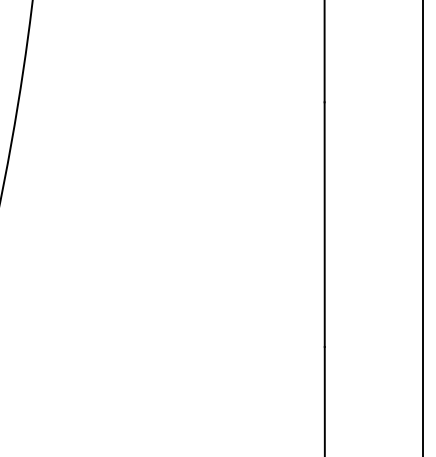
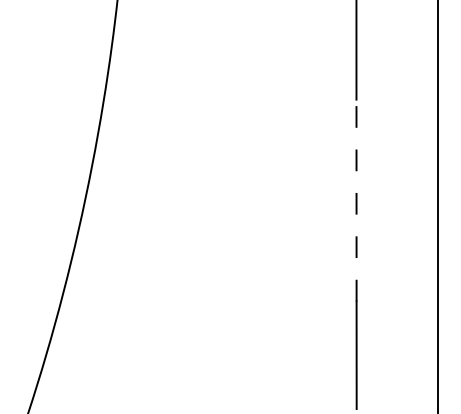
line: (324, 224) -> (356, 200), solid -> dashed

